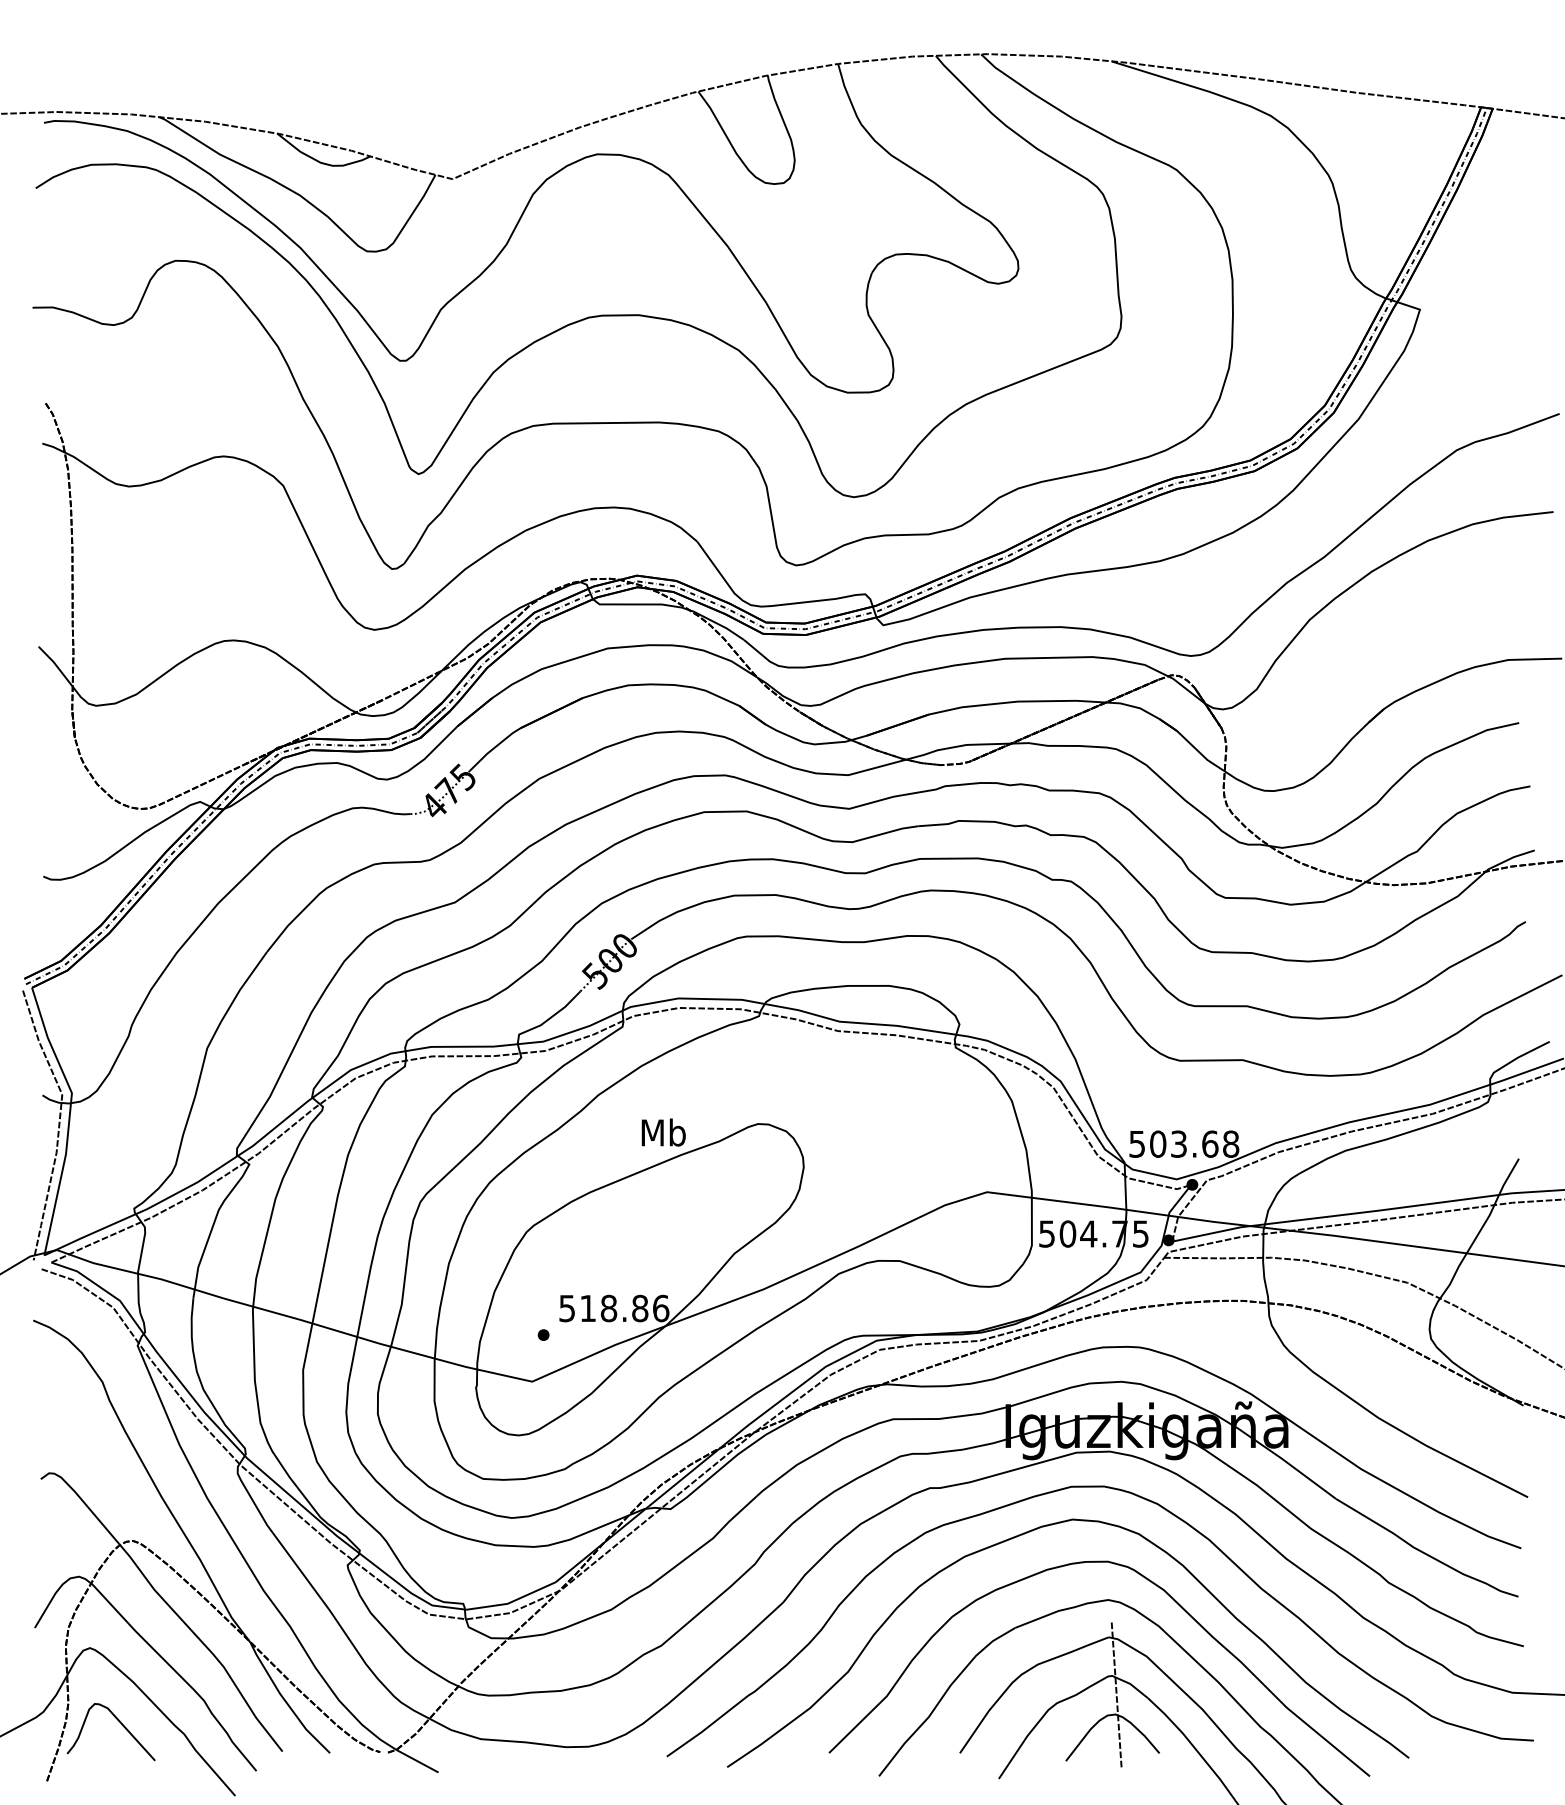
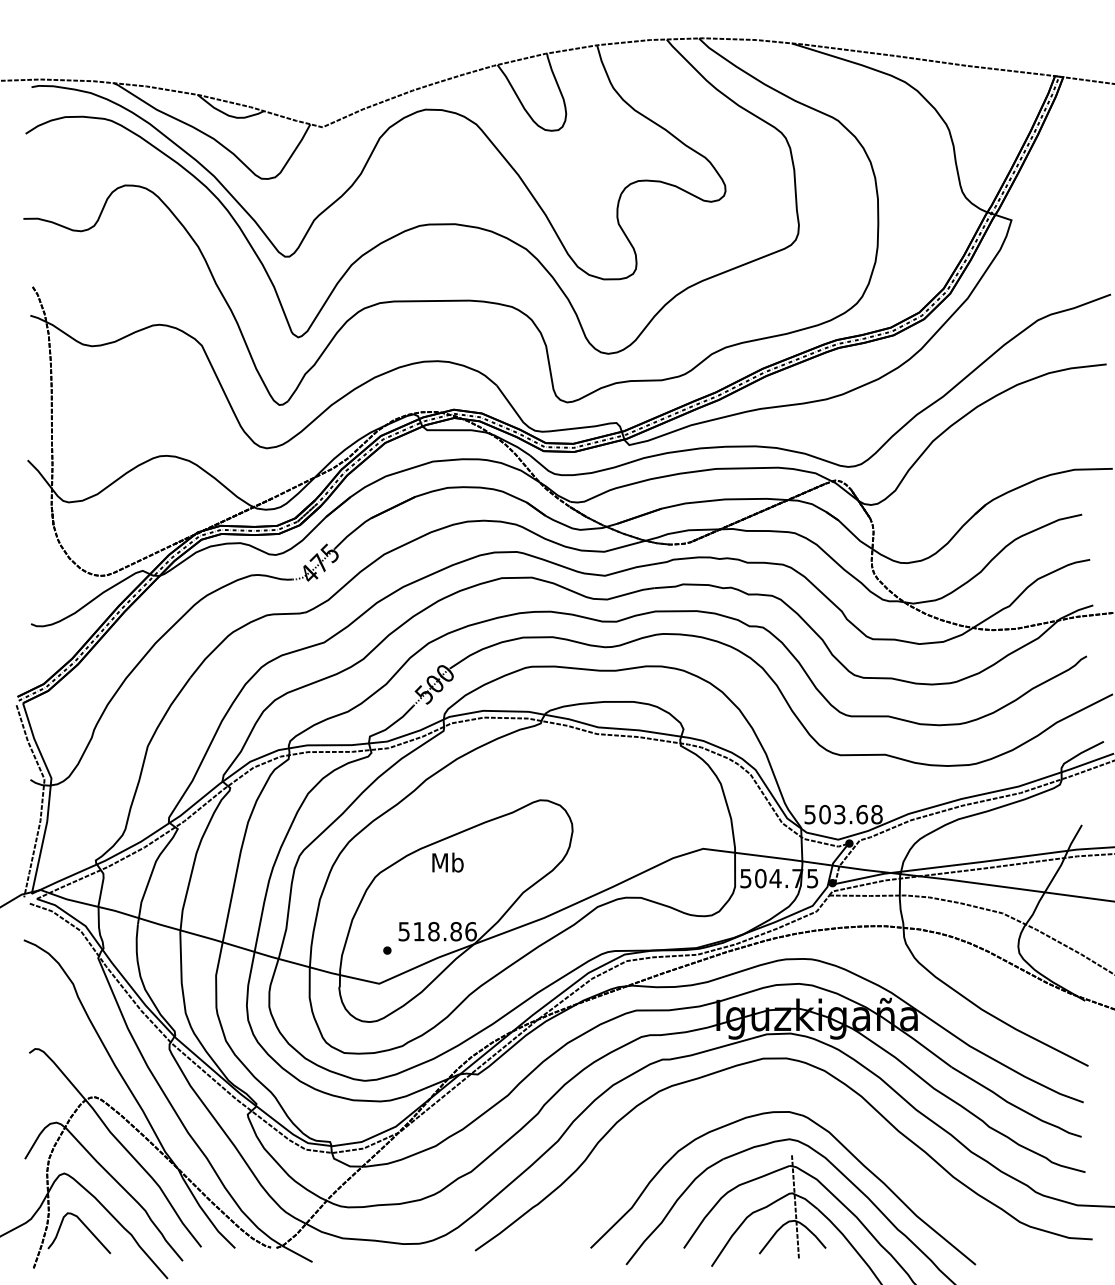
text: (663, 1132) -> (447, 862), moved
curve: (1030, 1532) -> (734, 1091), removed

